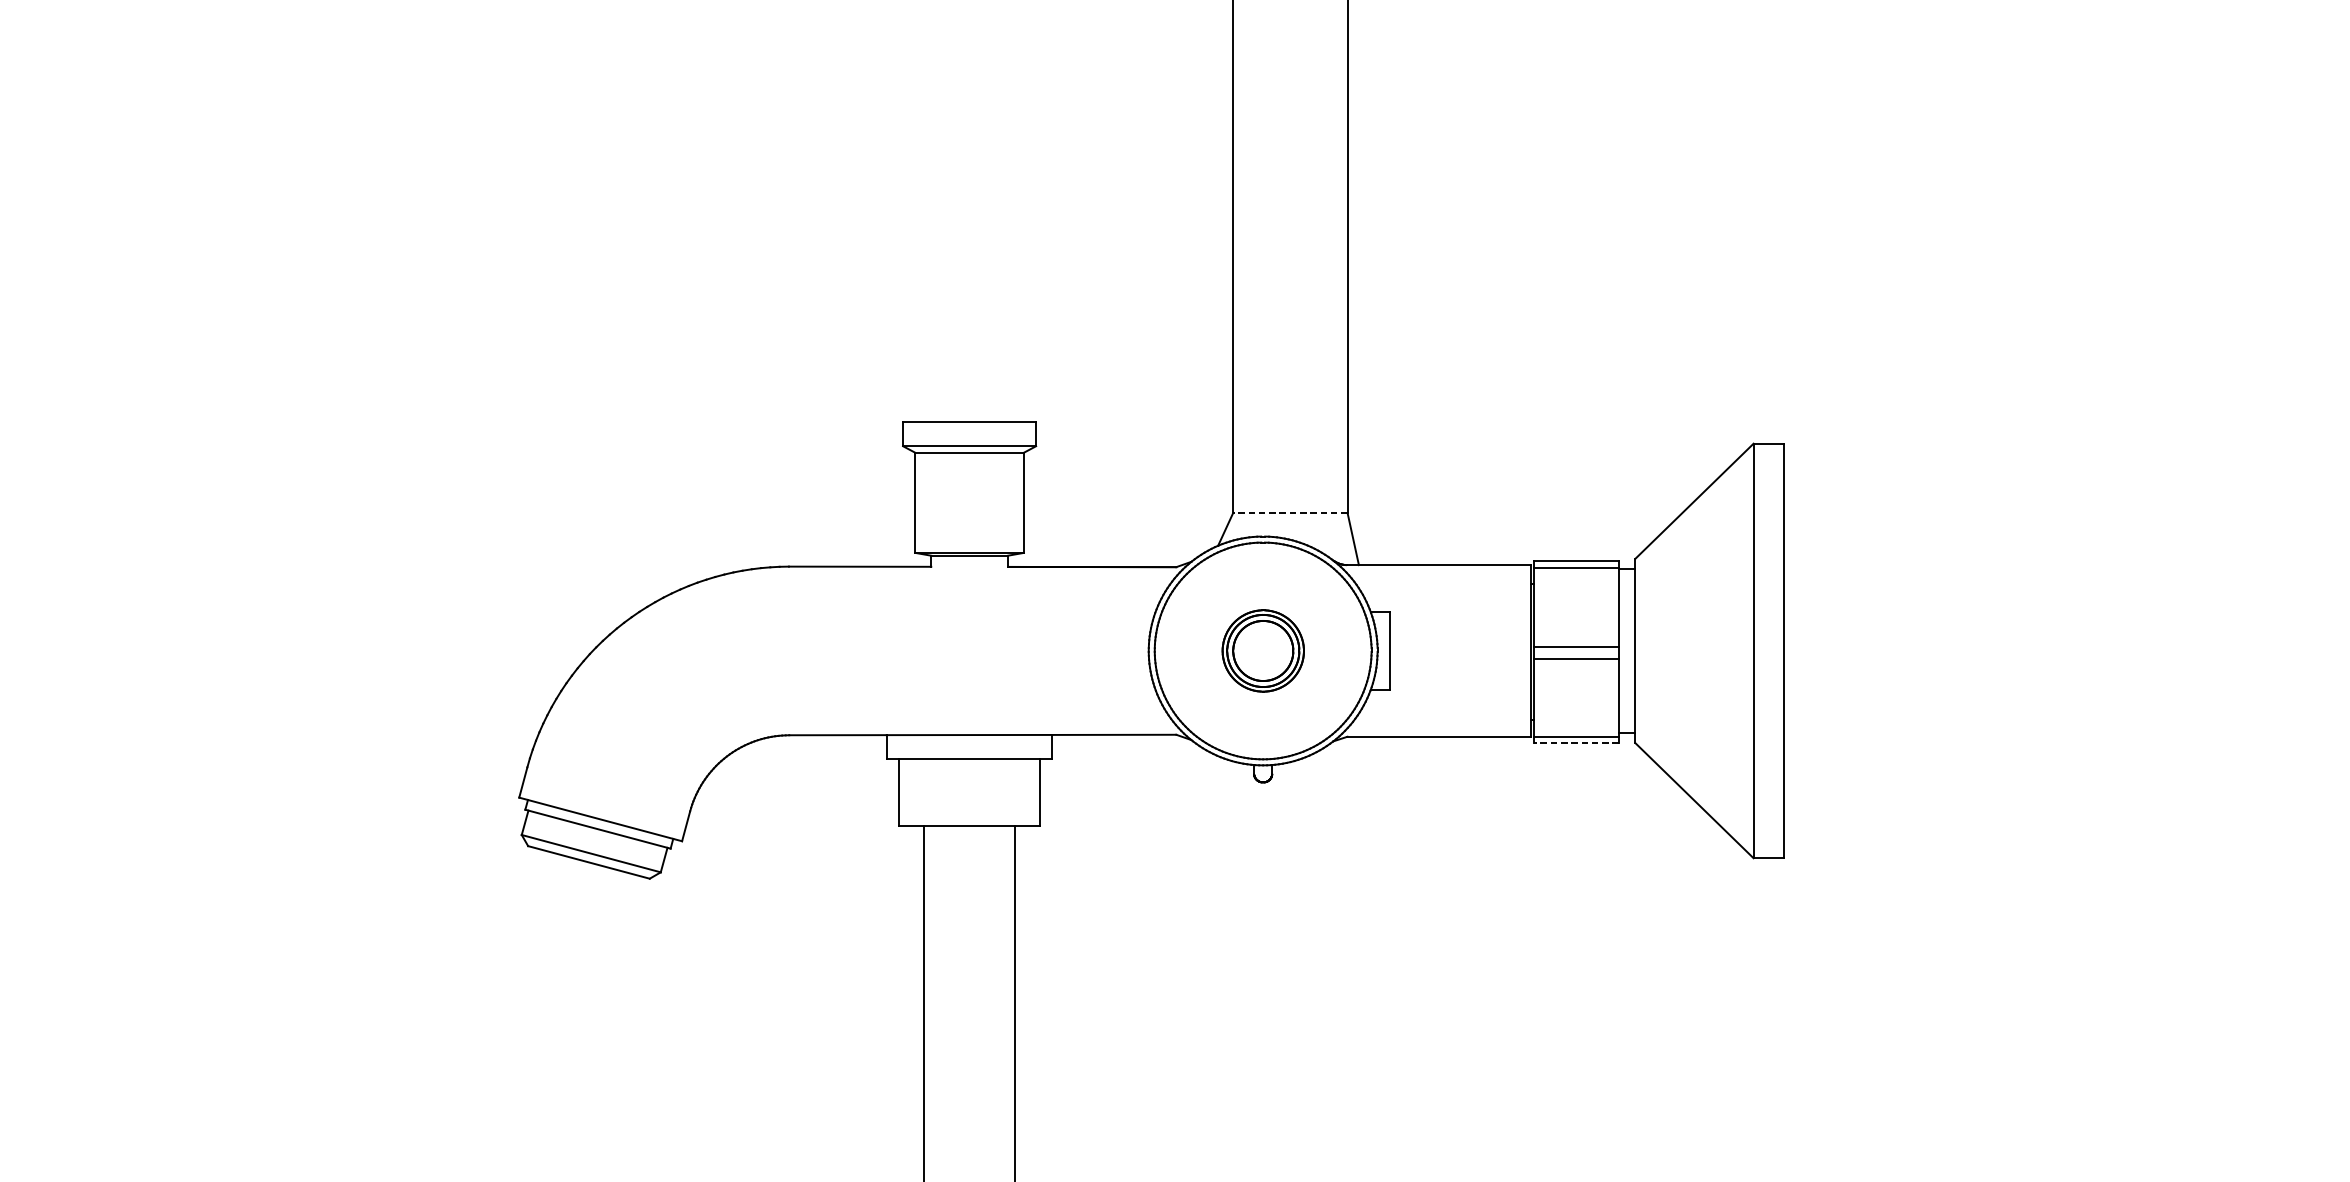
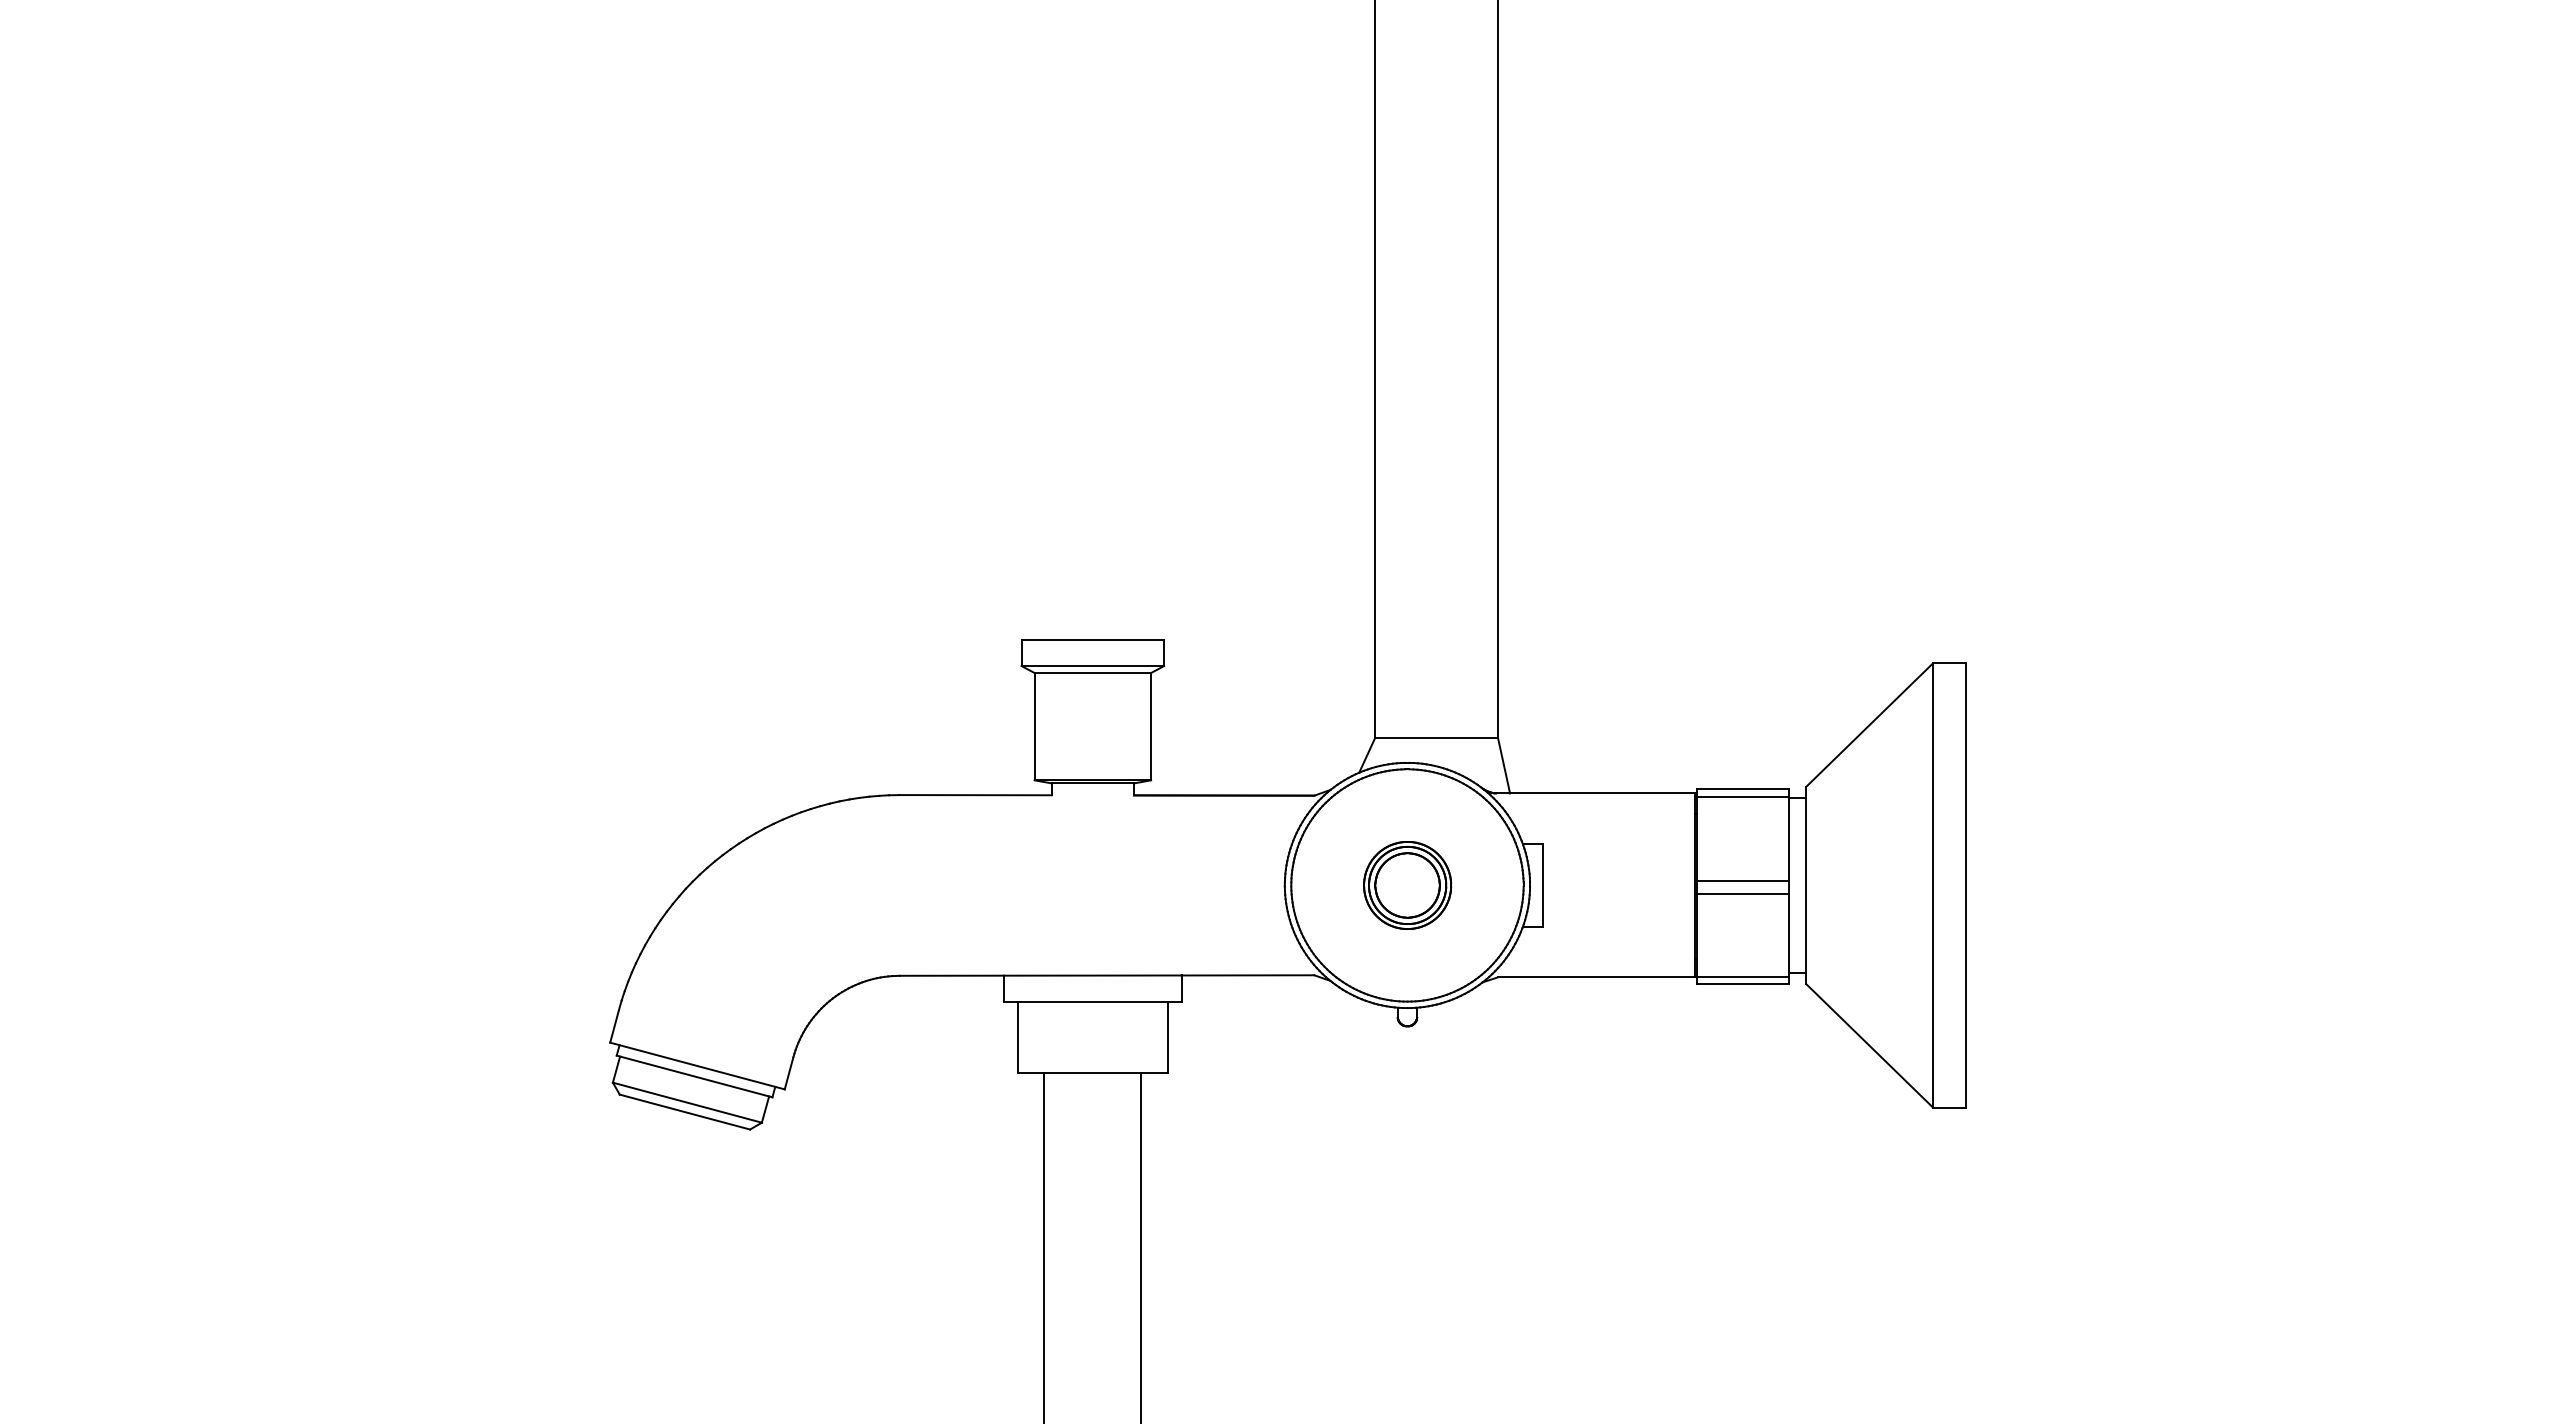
line: (1290, 512) -> (1436, 737), dashed -> solid
line: (1576, 742) -> (1743, 983), dashed -> solid

